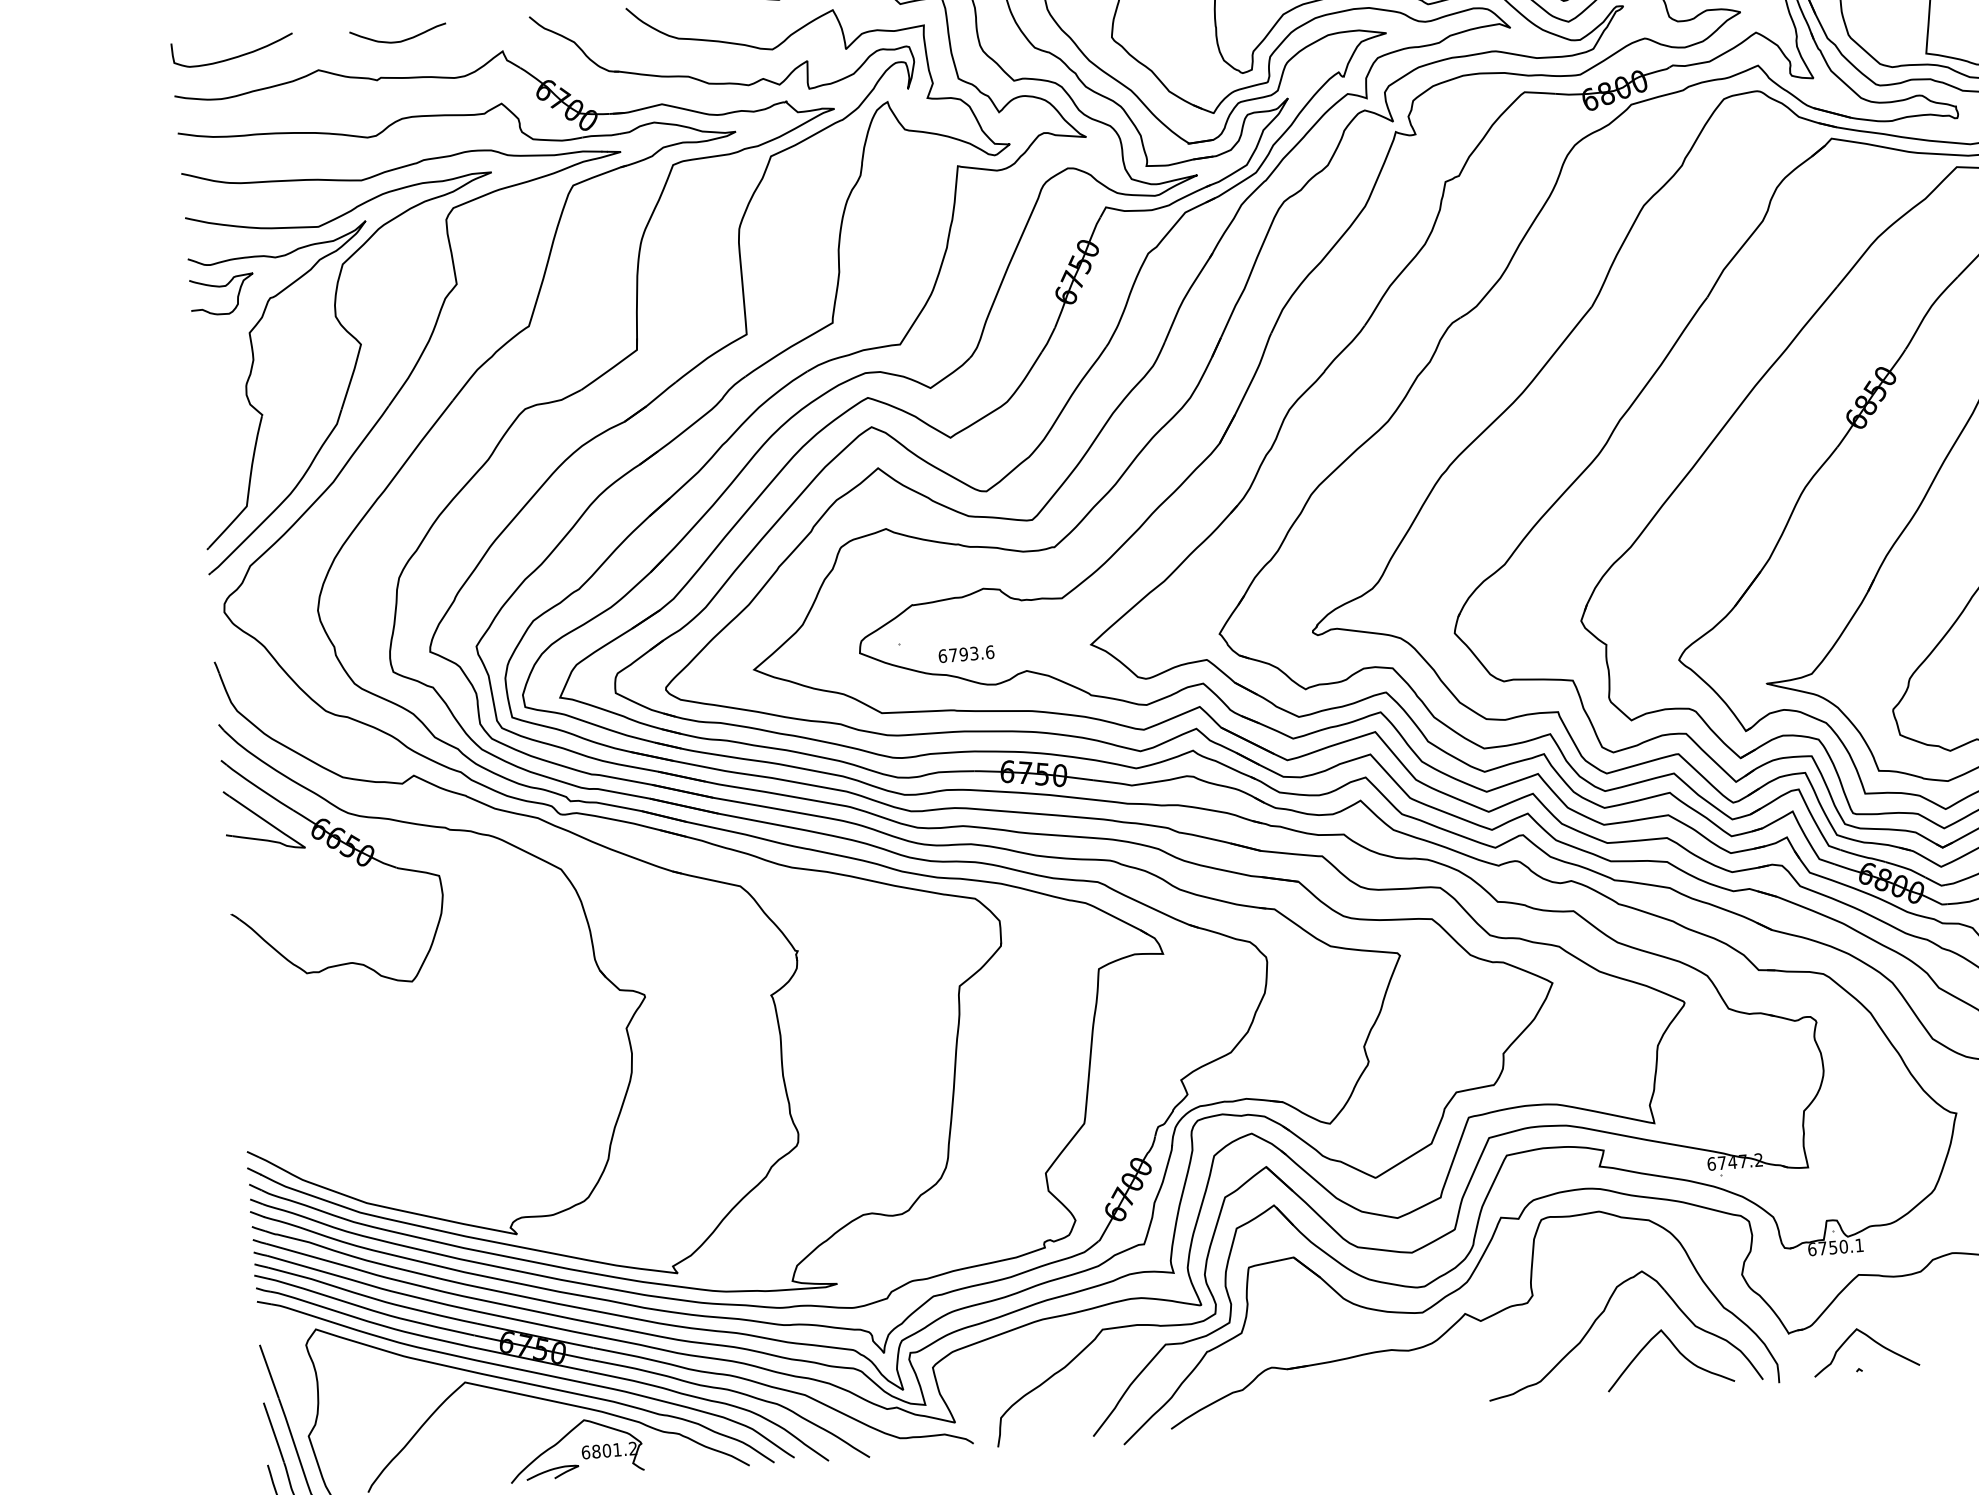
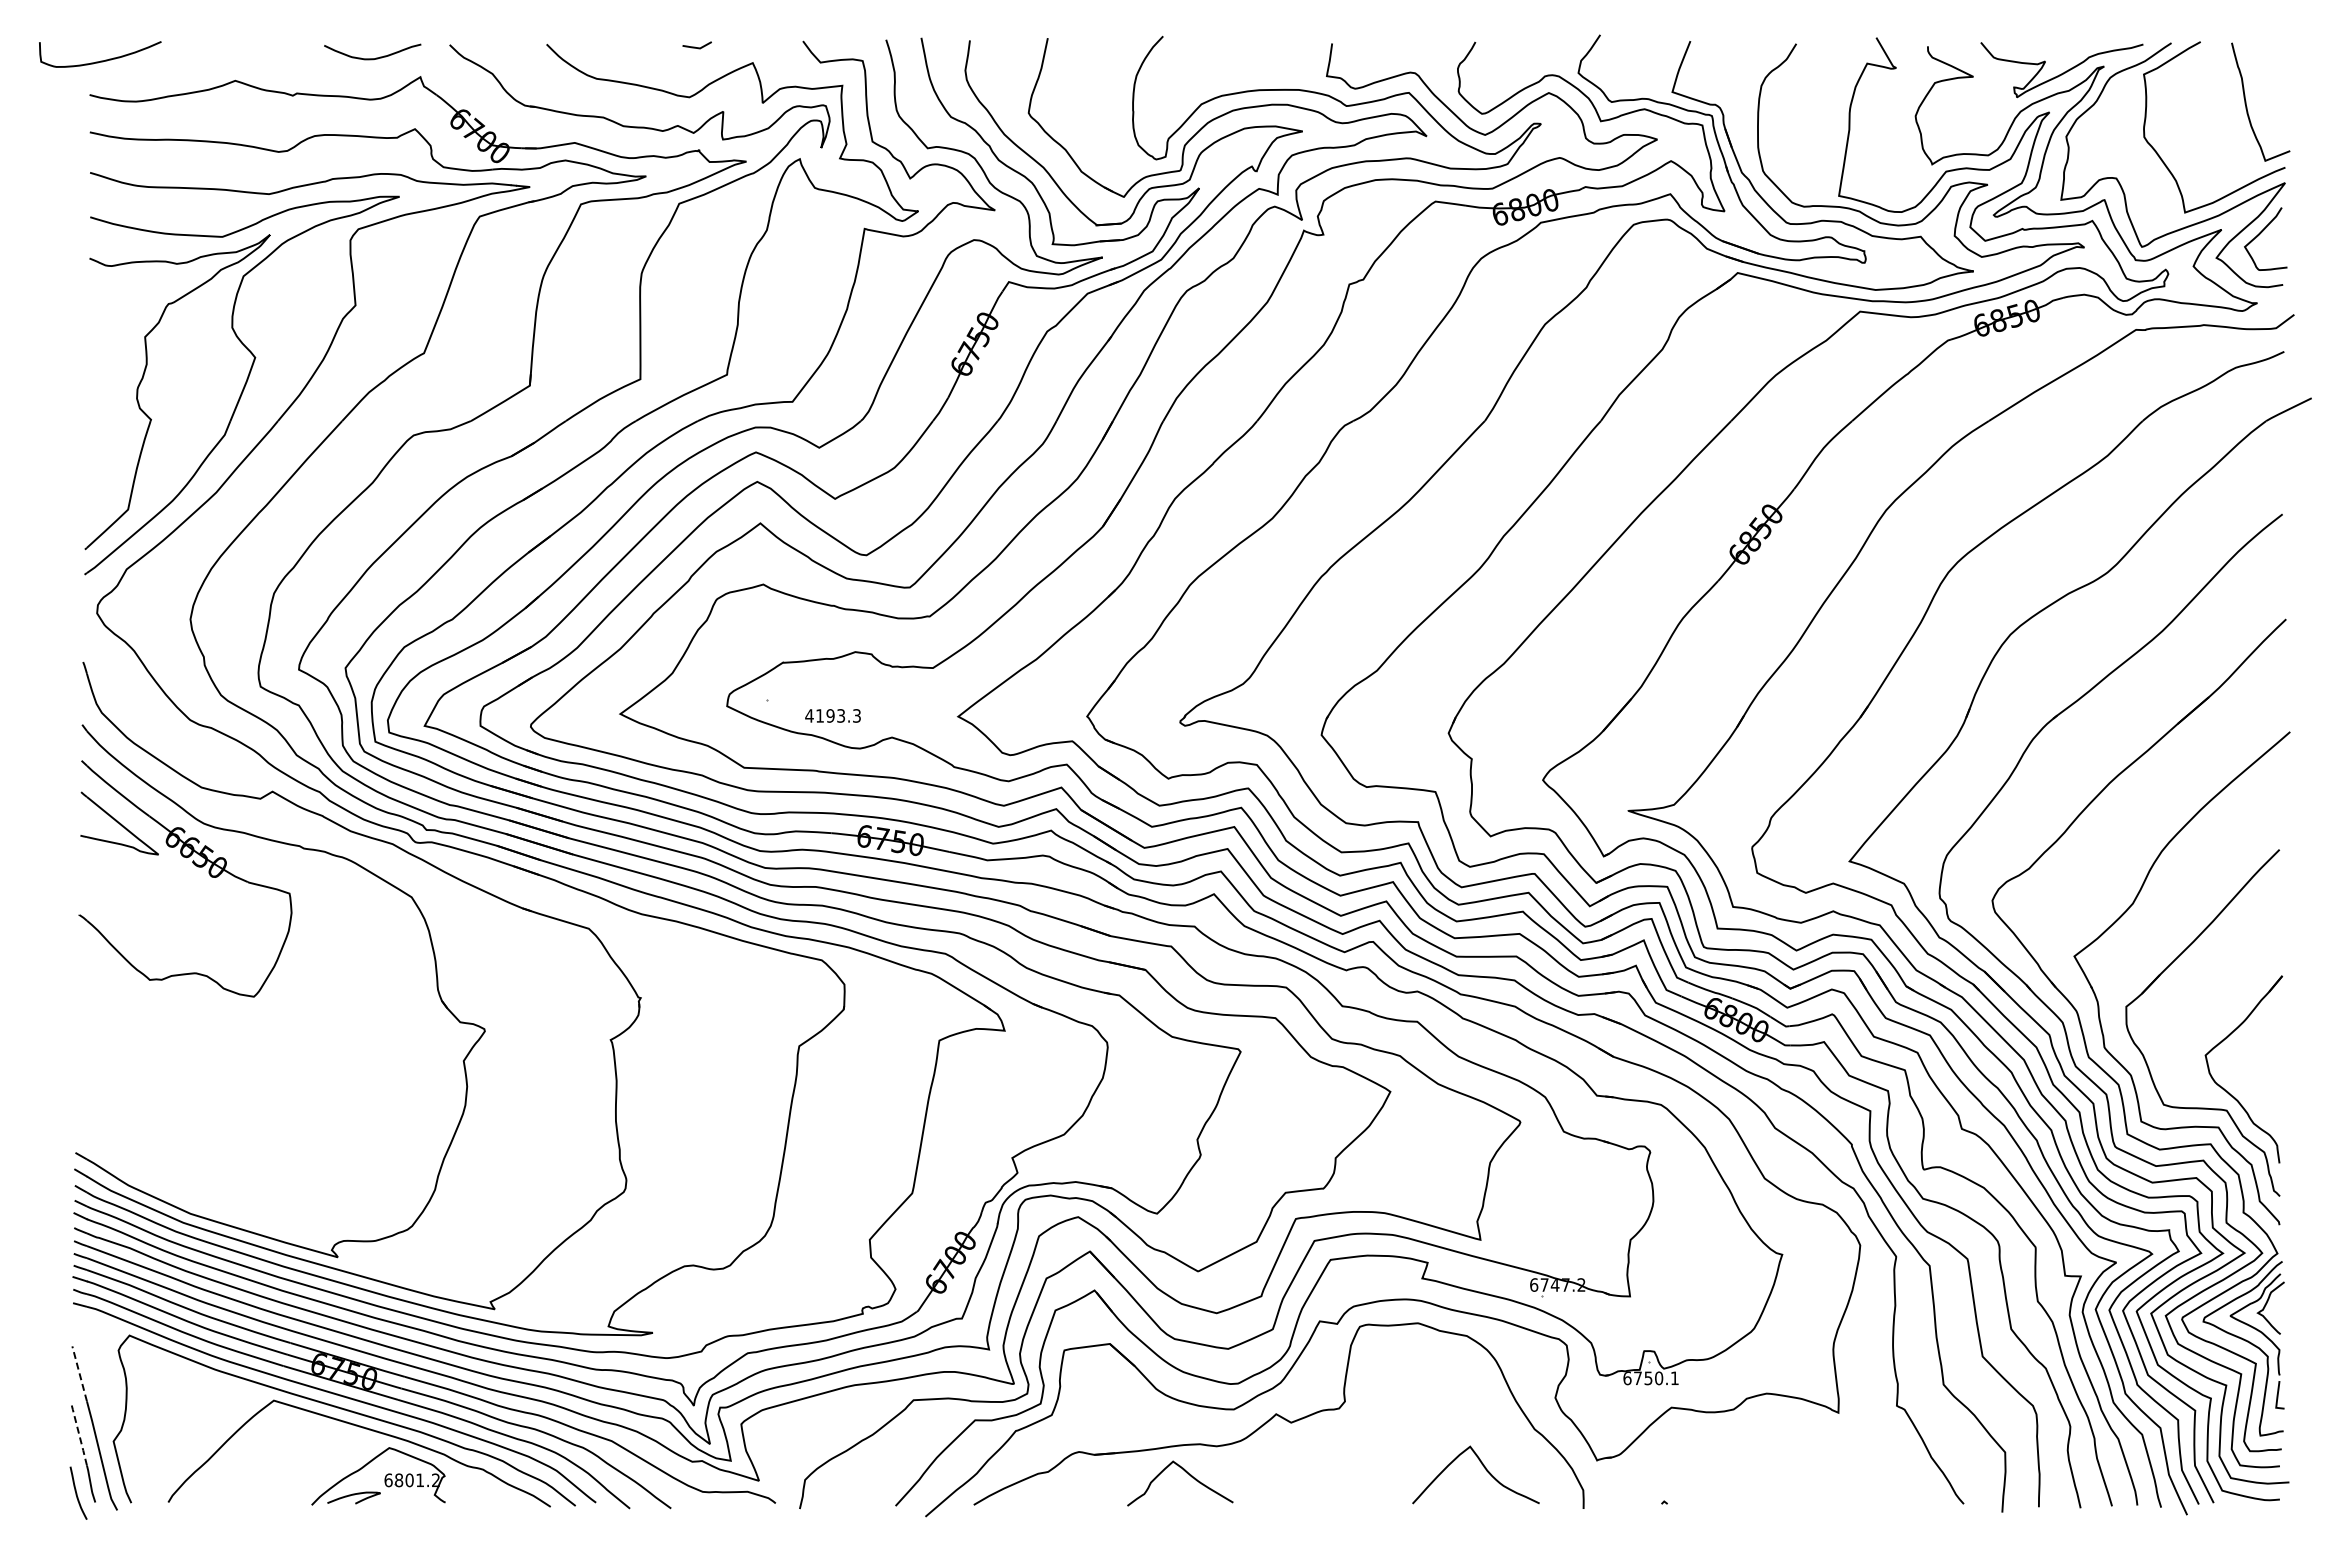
curve: (398, 41) -> (372, 58), moved
curve: (233, 56) -> (100, 60), moved
curve: (221, 287) -> (120, 289), removed
text: (966, 653) -> (833, 715), 6793.6 -> 4193.3
part: (1601, 1314) -> (1412, 1426), removed
curve: (1870, 1339) -> (1186, 1473), moved
line: (269, 1371) -> (79, 1373), solid -> dashed
line: (274, 1432) -> (79, 1434), solid -> dashed

